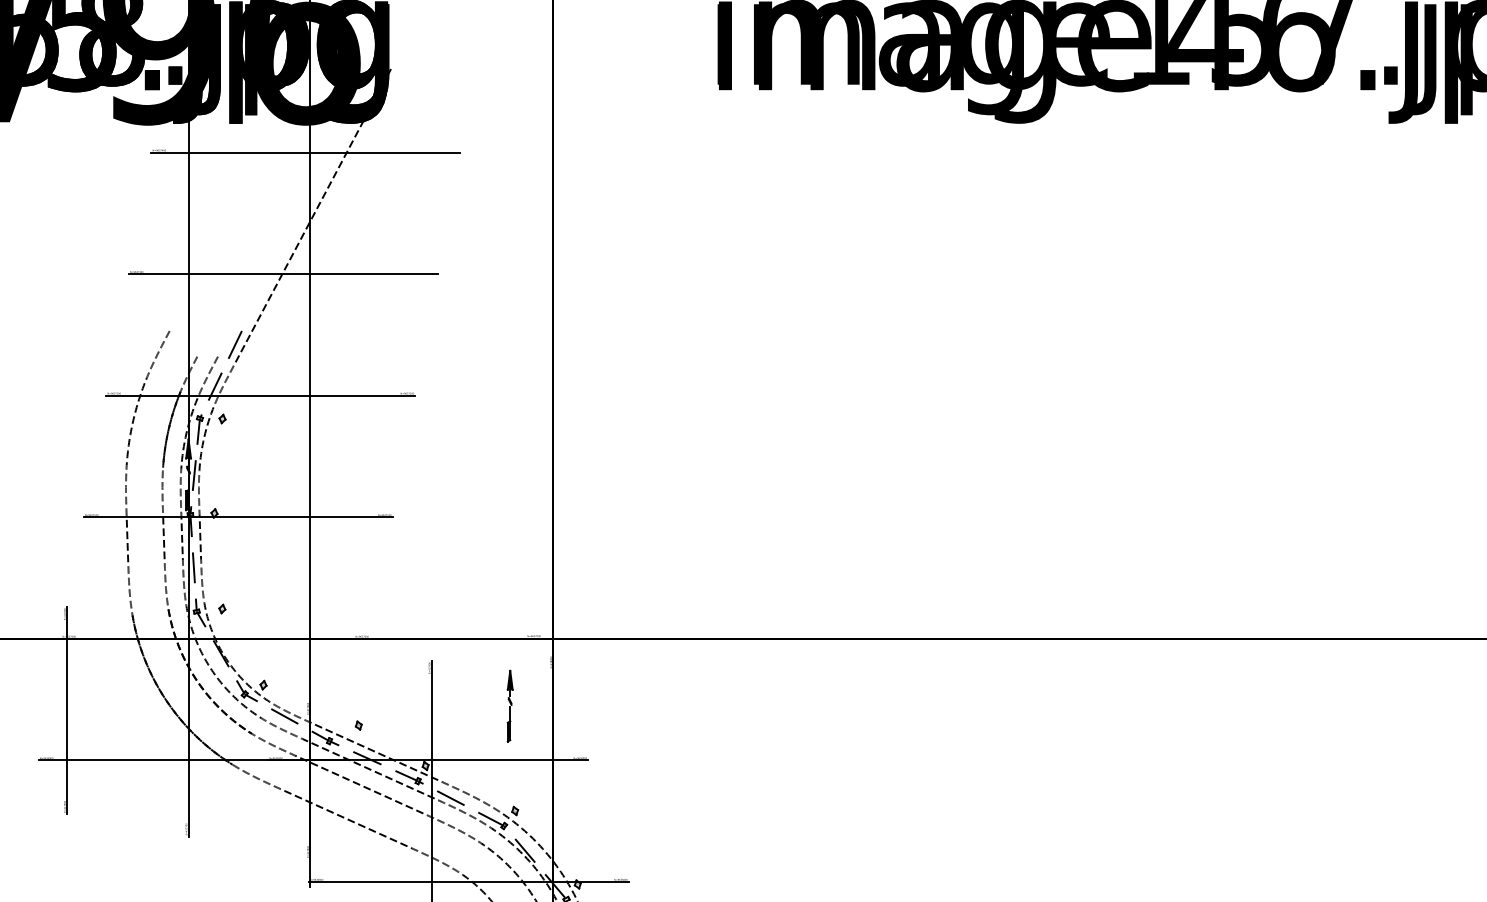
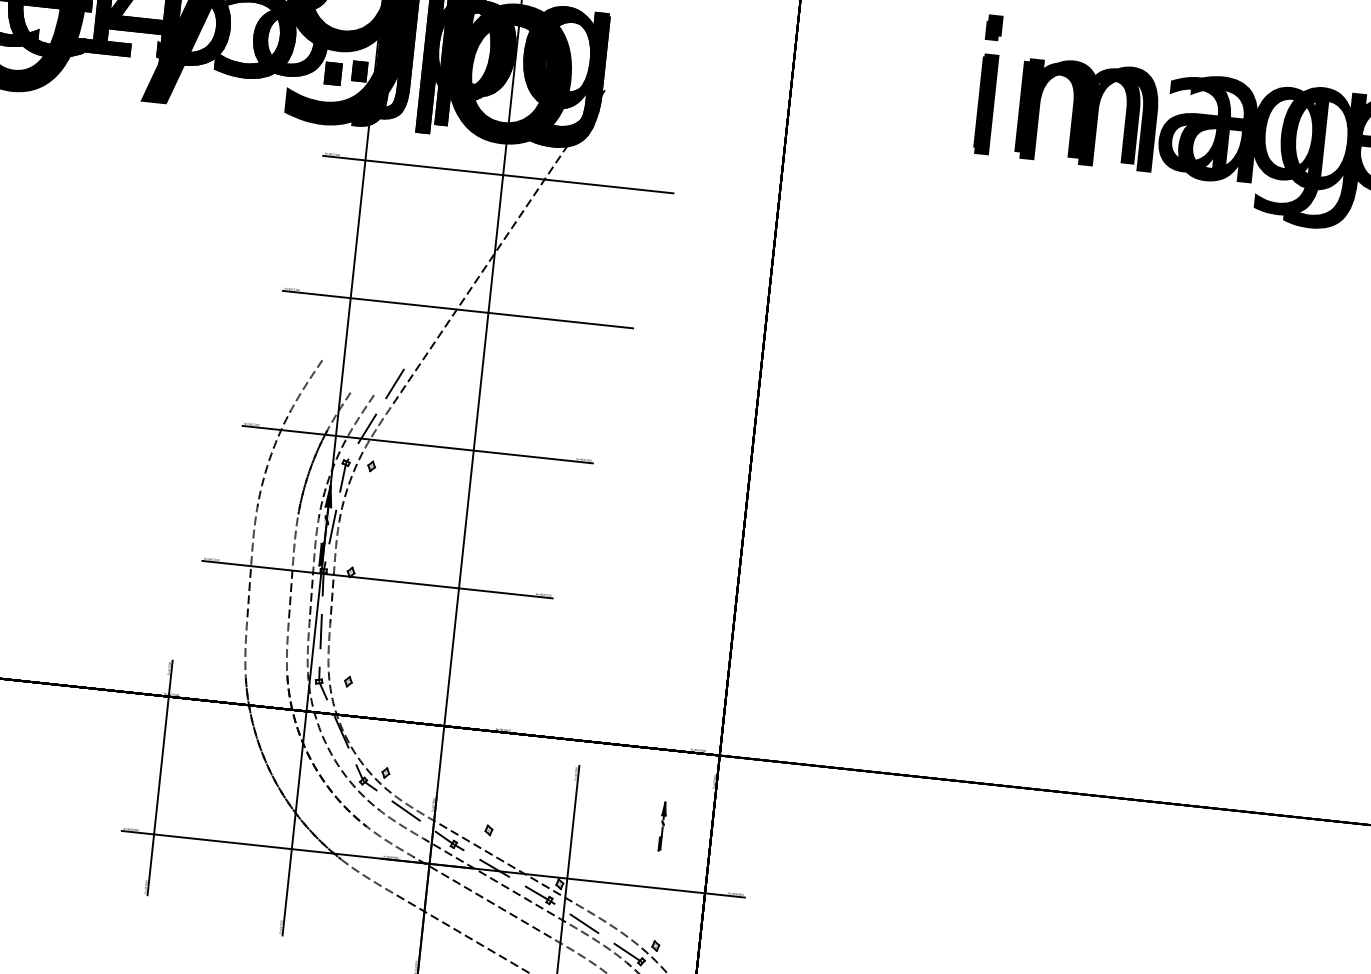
part: (509, 705) -> (662, 825), size x0.6

